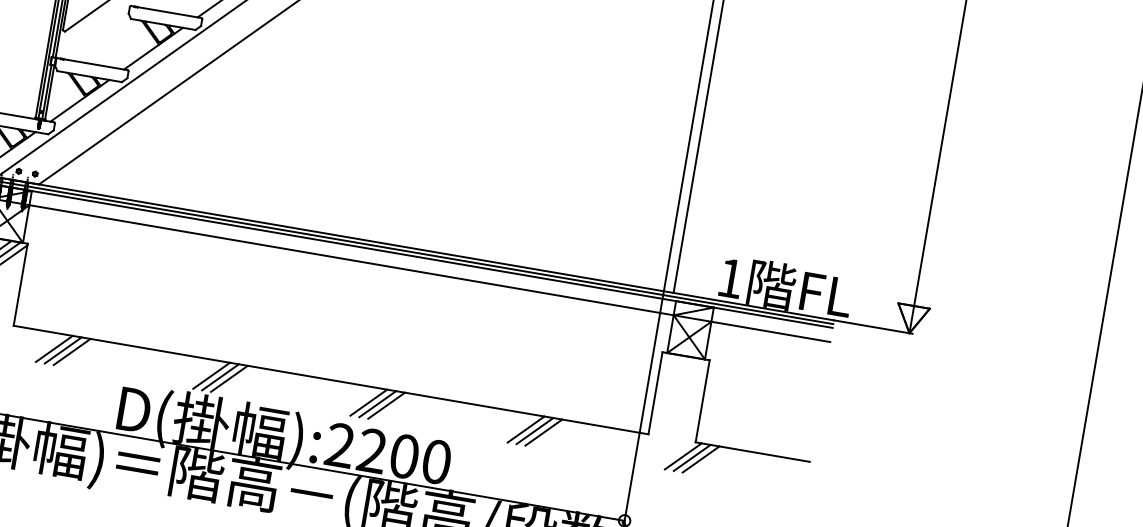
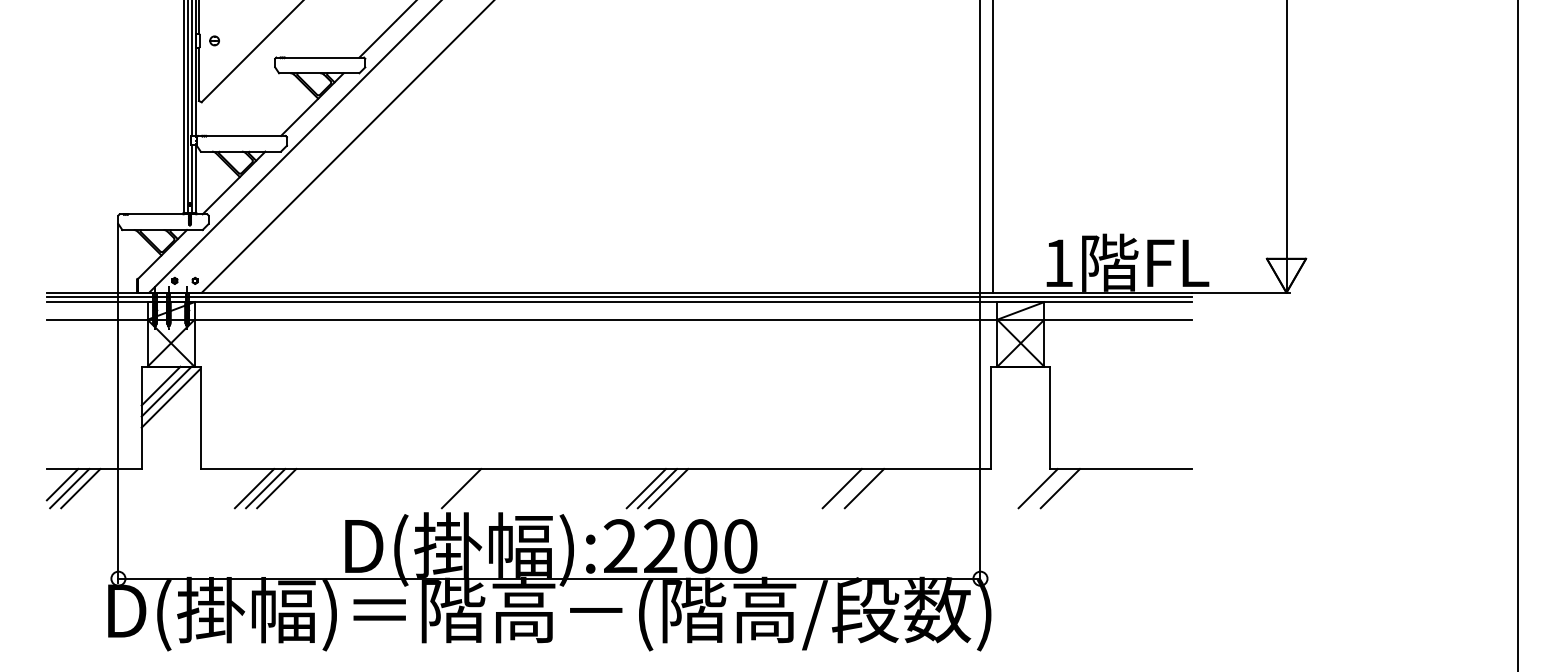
line: (211, 375) -> (450, 488), removed
line: (229, 378) -> (472, 488), removed
line: (534, 430) -> (852, 488), removed
line: (691, 457) -> (1048, 488), removed

